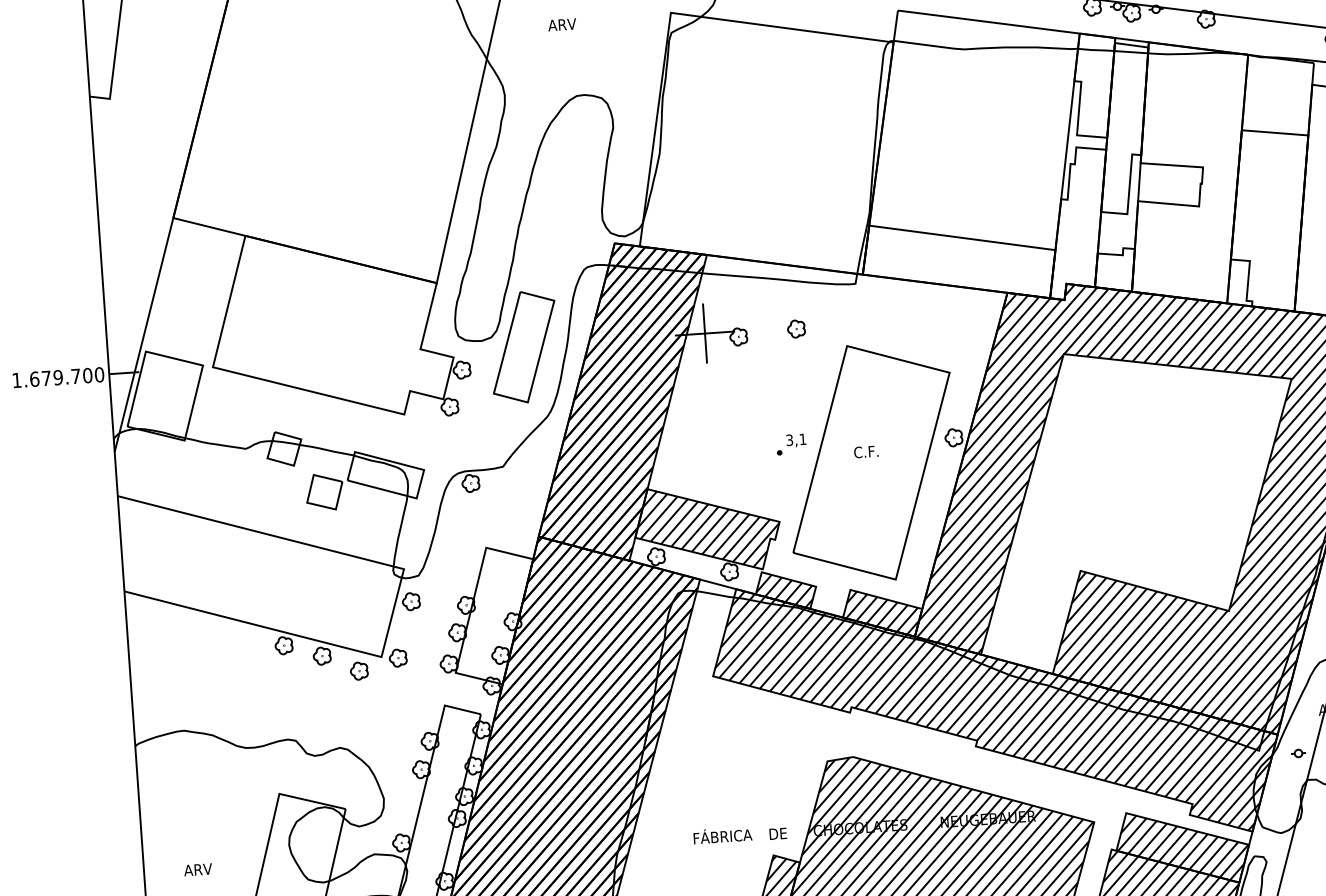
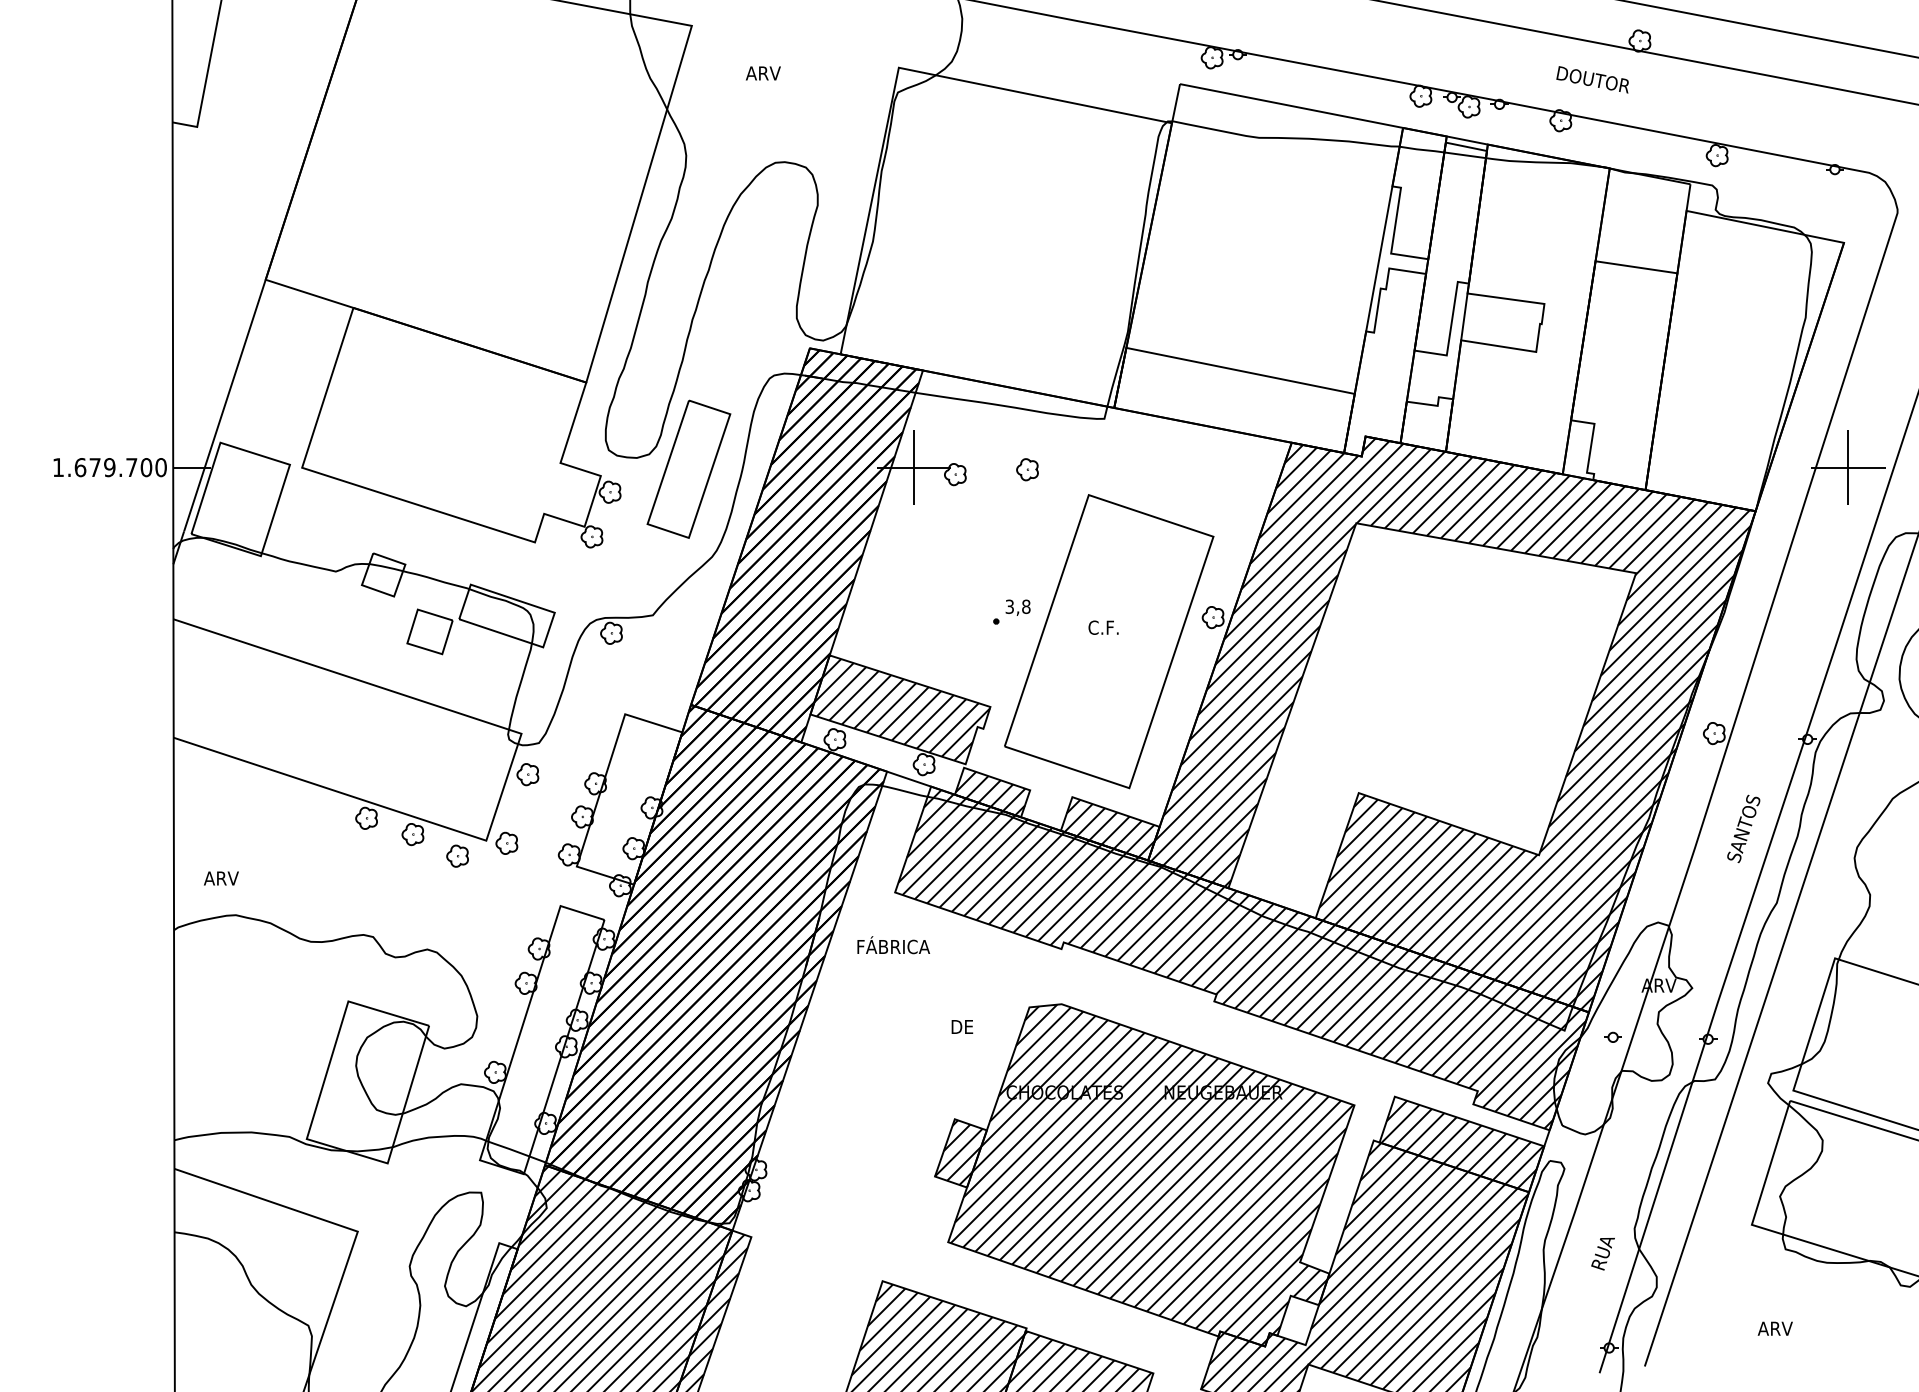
text: (803, 439) -> (1026, 606), 3,1 -> 3,8
text: (778, 833) -> (962, 1026), moved
text: (722, 835) -> (893, 945), moved
text: (198, 869) -> (221, 878), moved

